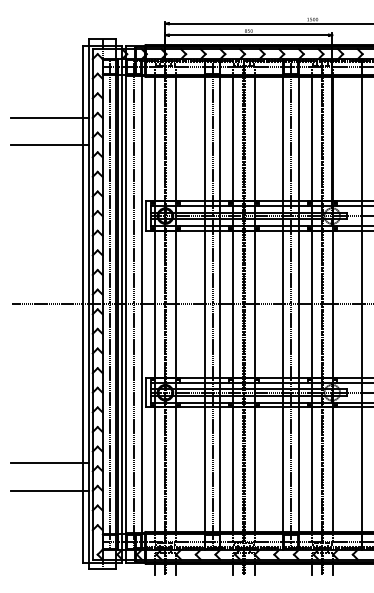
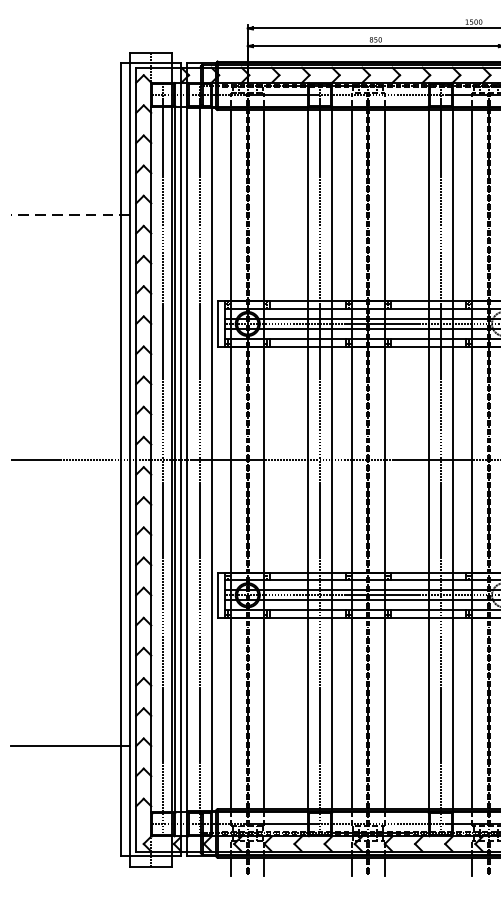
line: (49, 117) -> (69, 172), removed
line: (50, 145) -> (71, 215), solid -> dashed
line: (49, 463) -> (69, 703), removed

